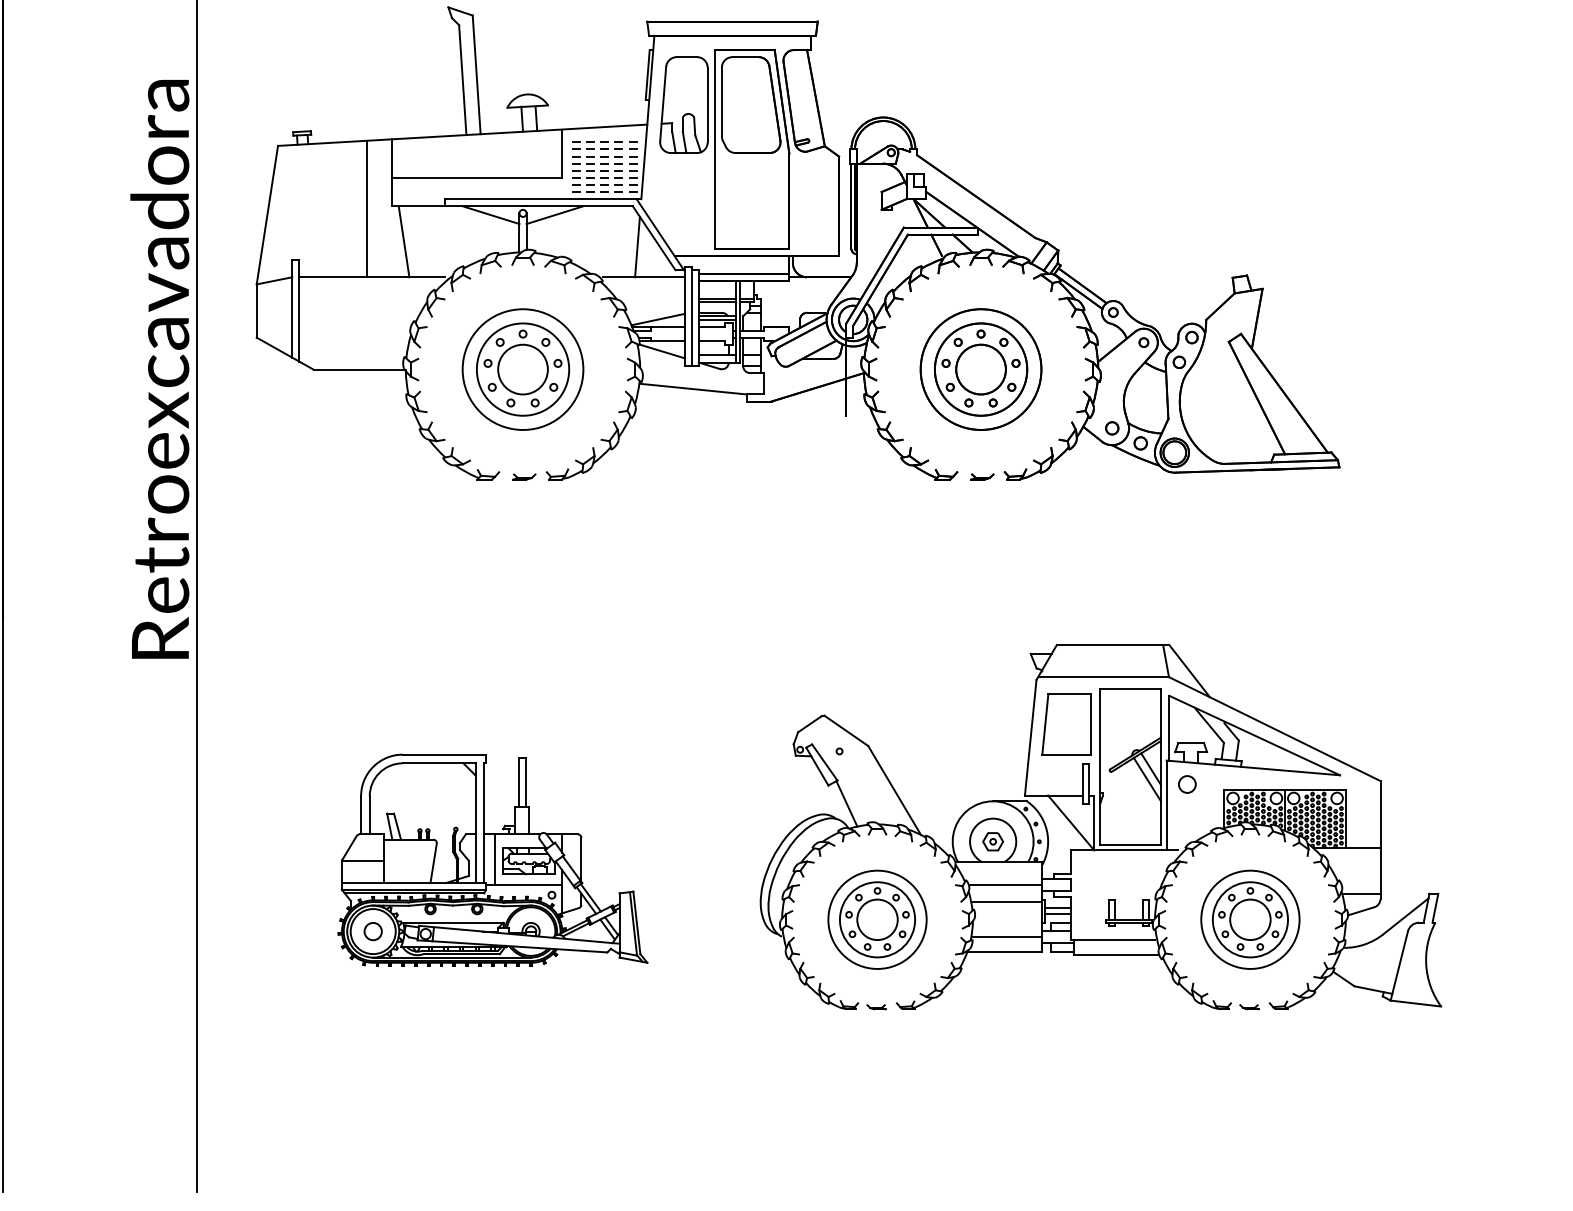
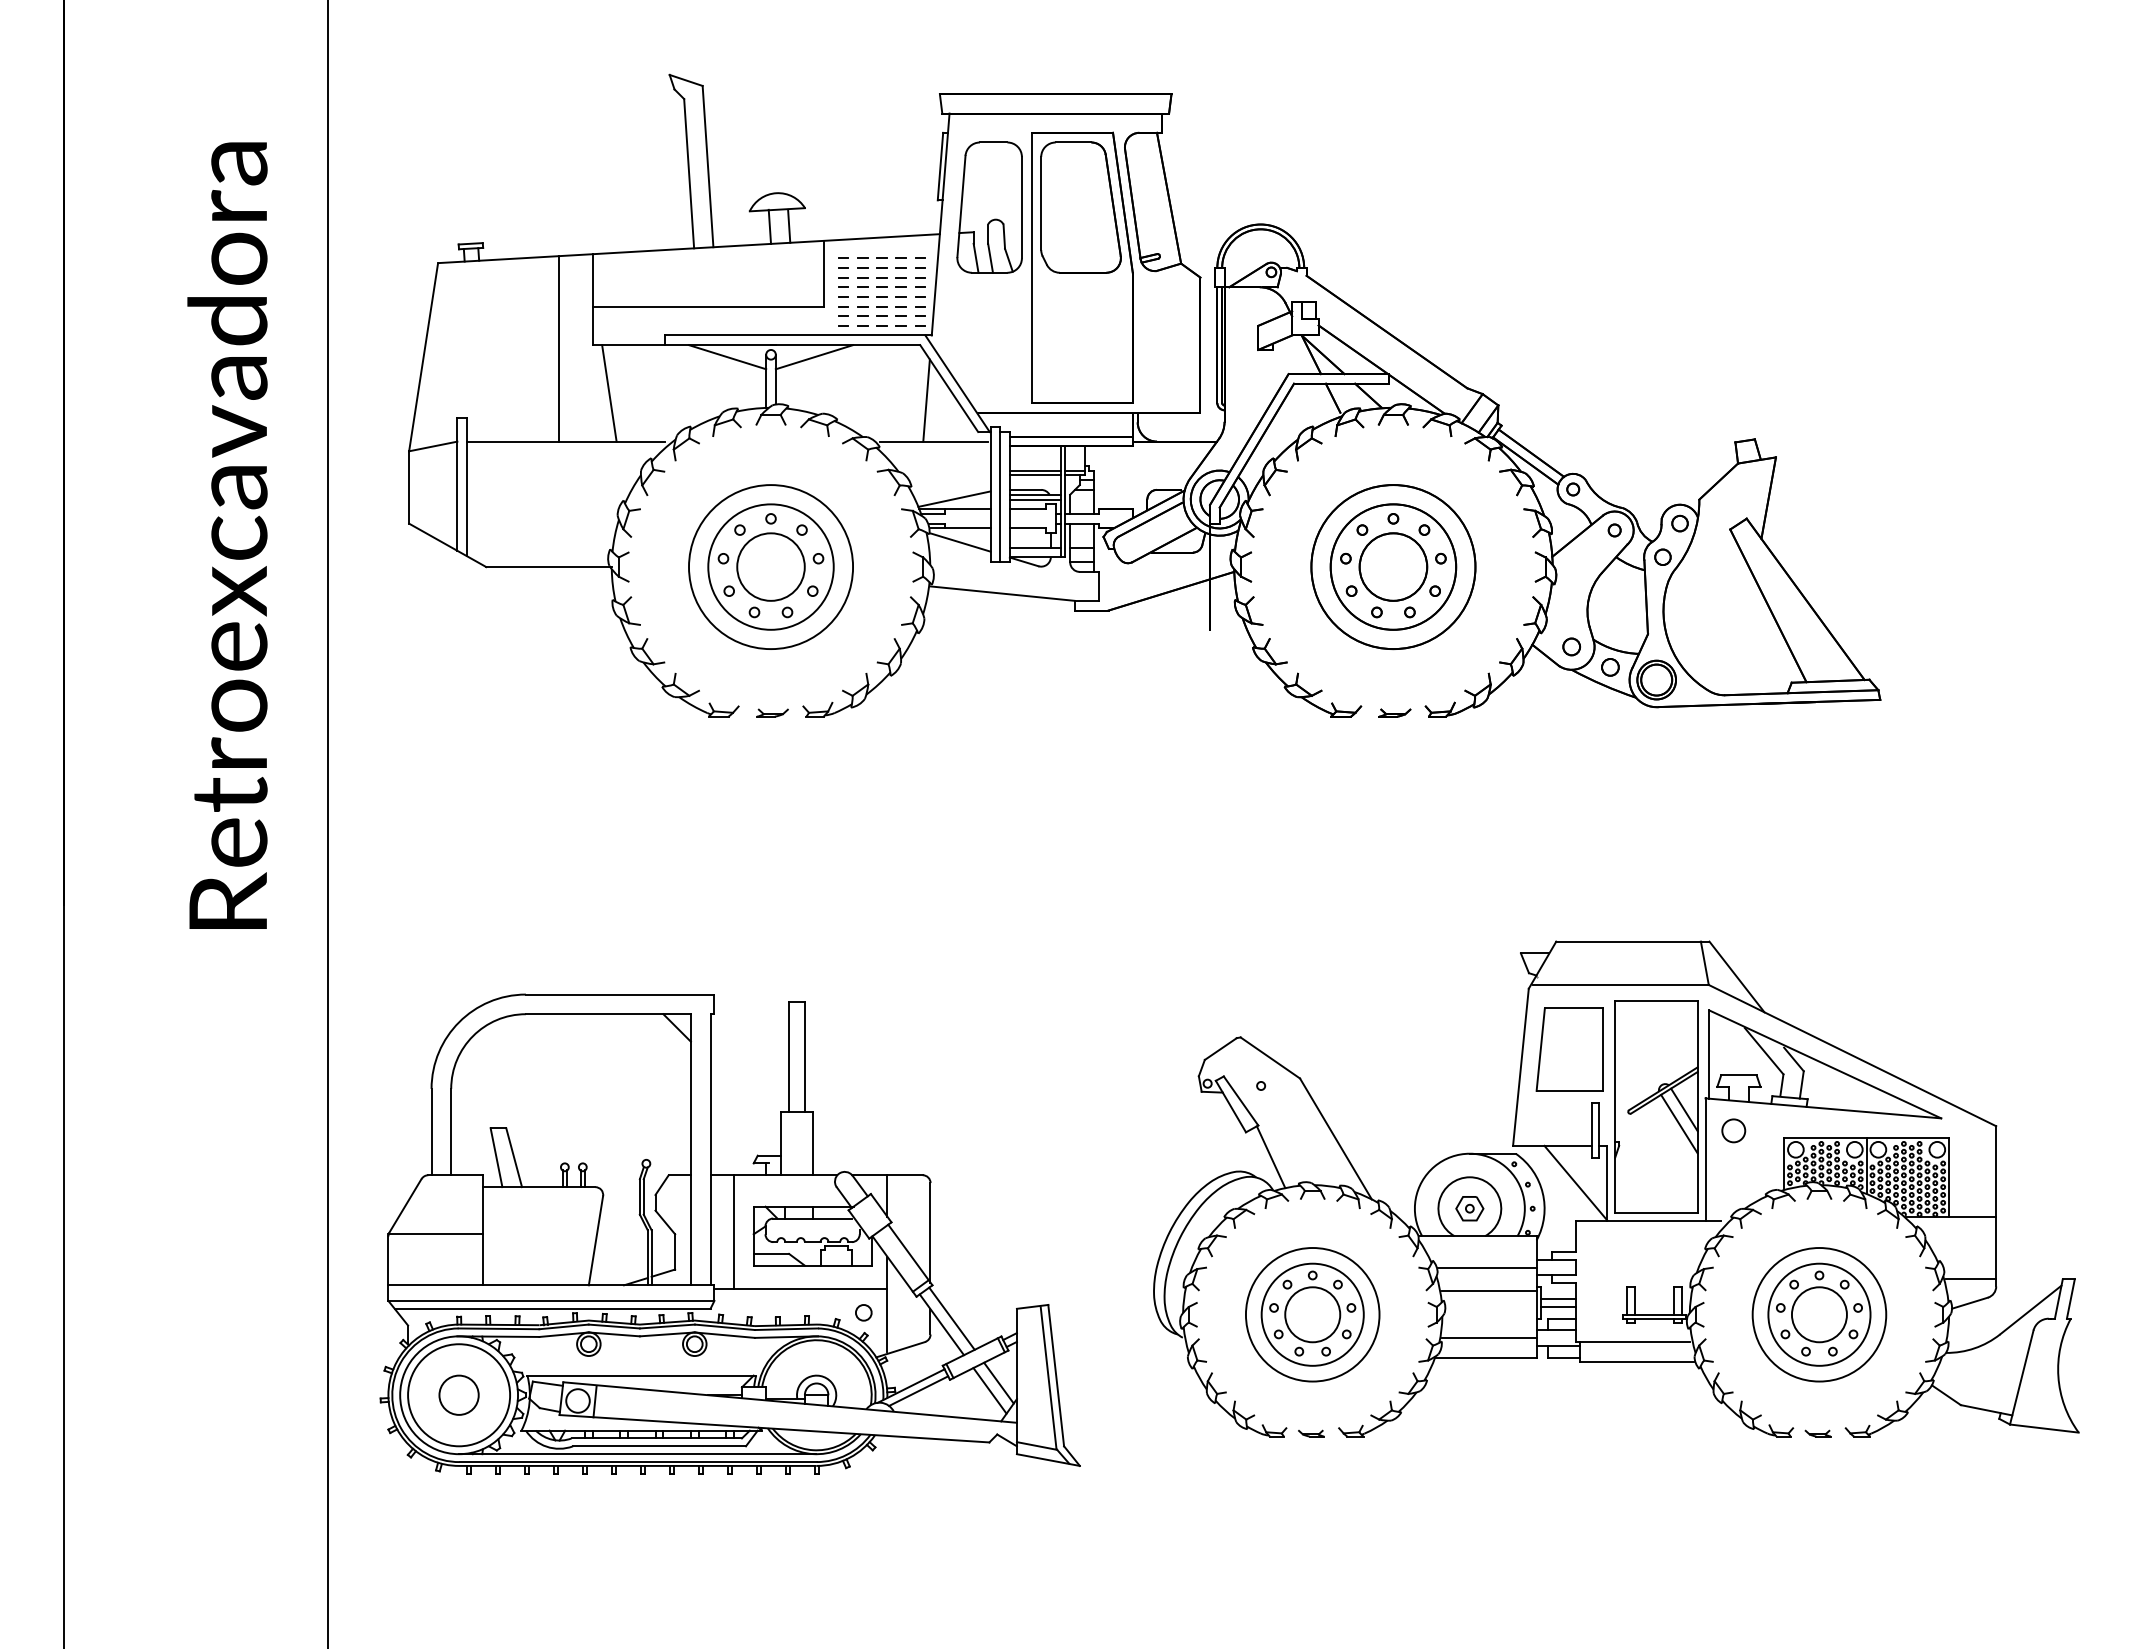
text: (159, 369) -> (227, 535), moved
part: (1101, 826) -> (1616, 1188), moved
part: (492, 860) -> (729, 1233), size x1.67

